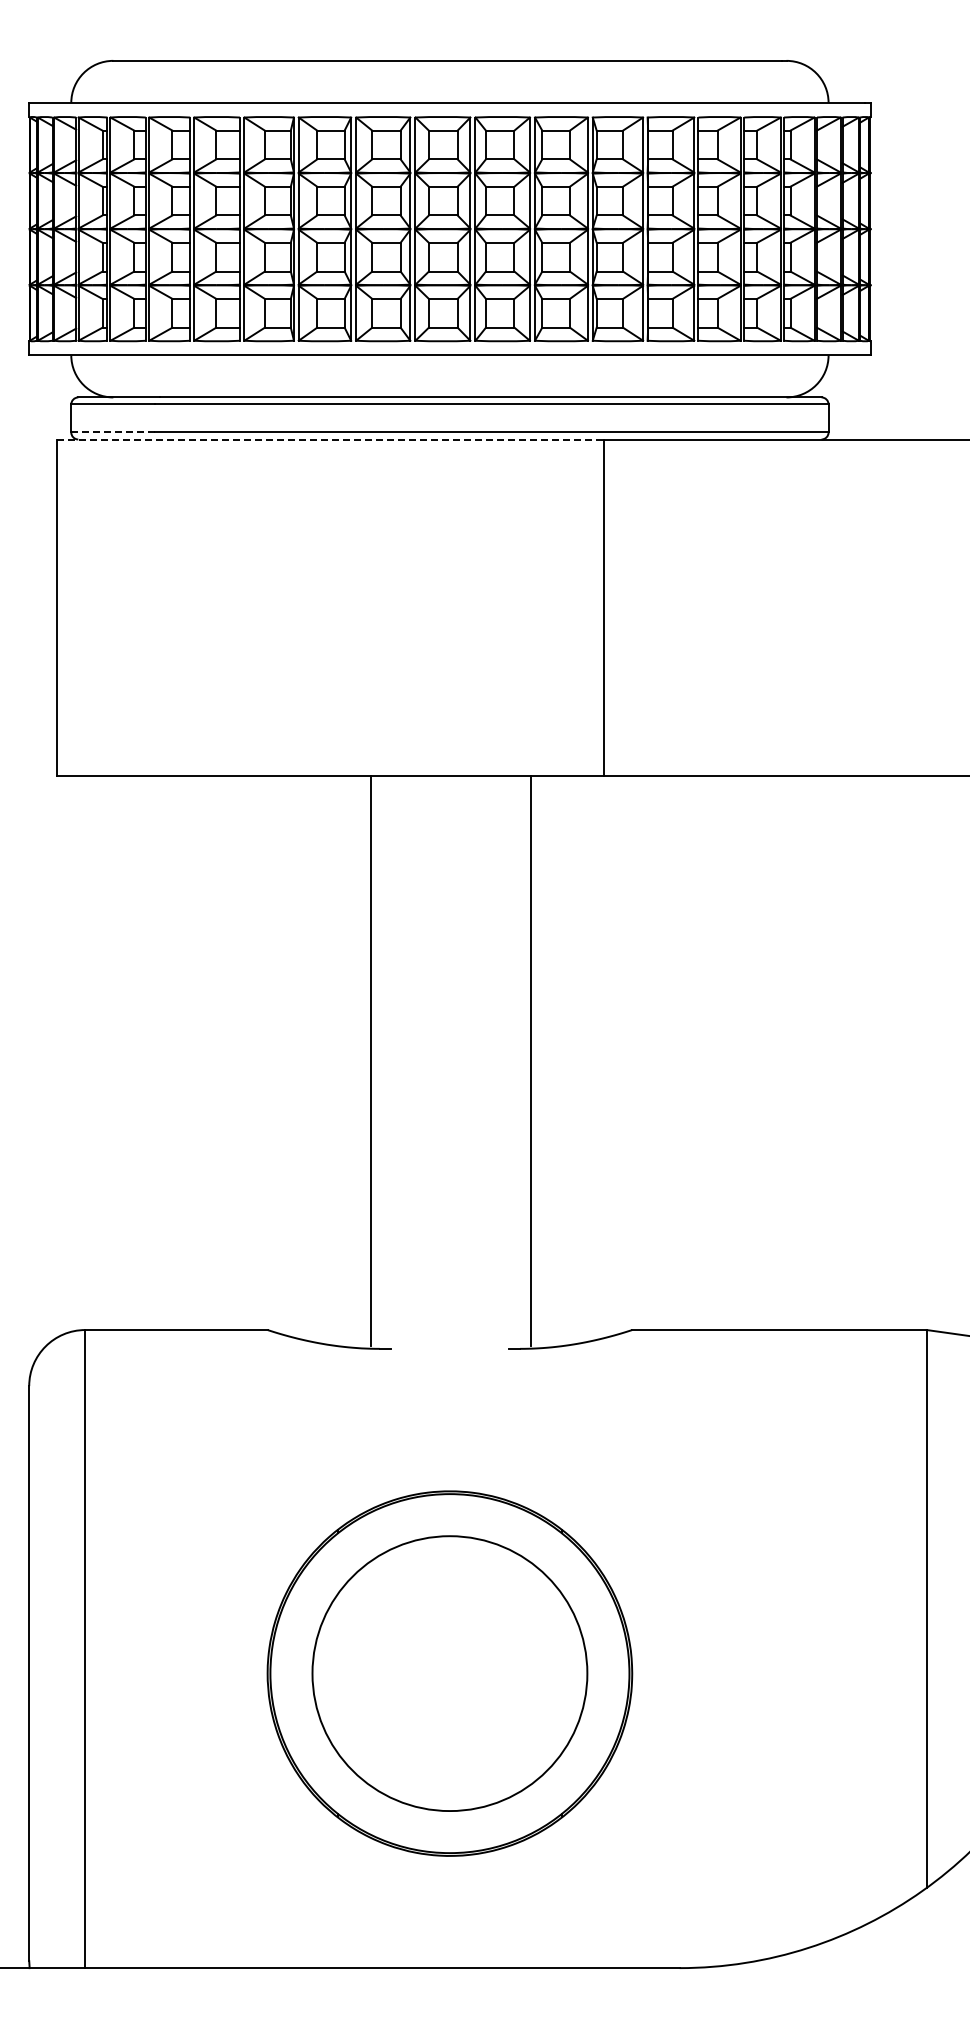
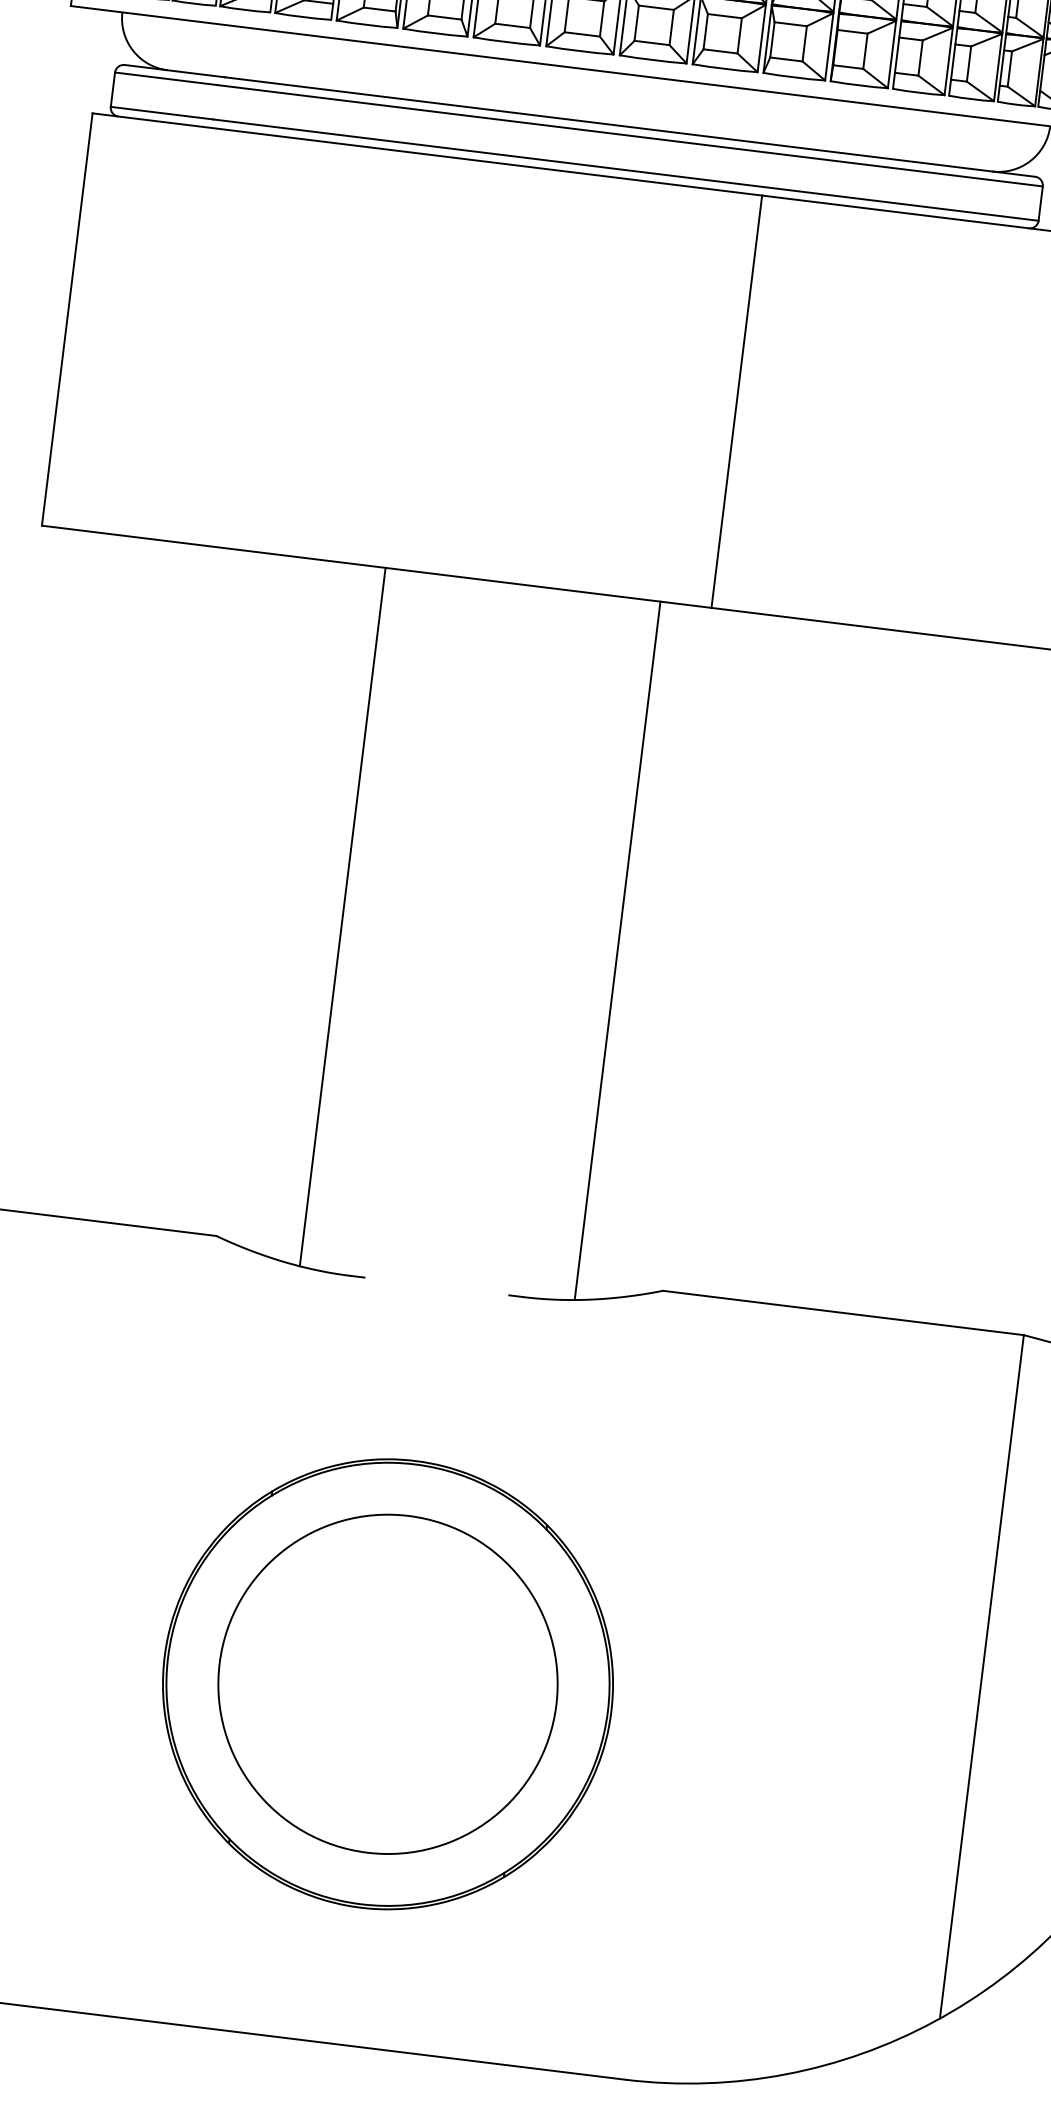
line: (113, 432) -> (162, 113), dashed -> solid
line: (331, 439) -> (428, 154), dashed -> solid
line: (370, 1061) -> (342, 917), moved
line: (531, 1061) -> (617, 951), moved

